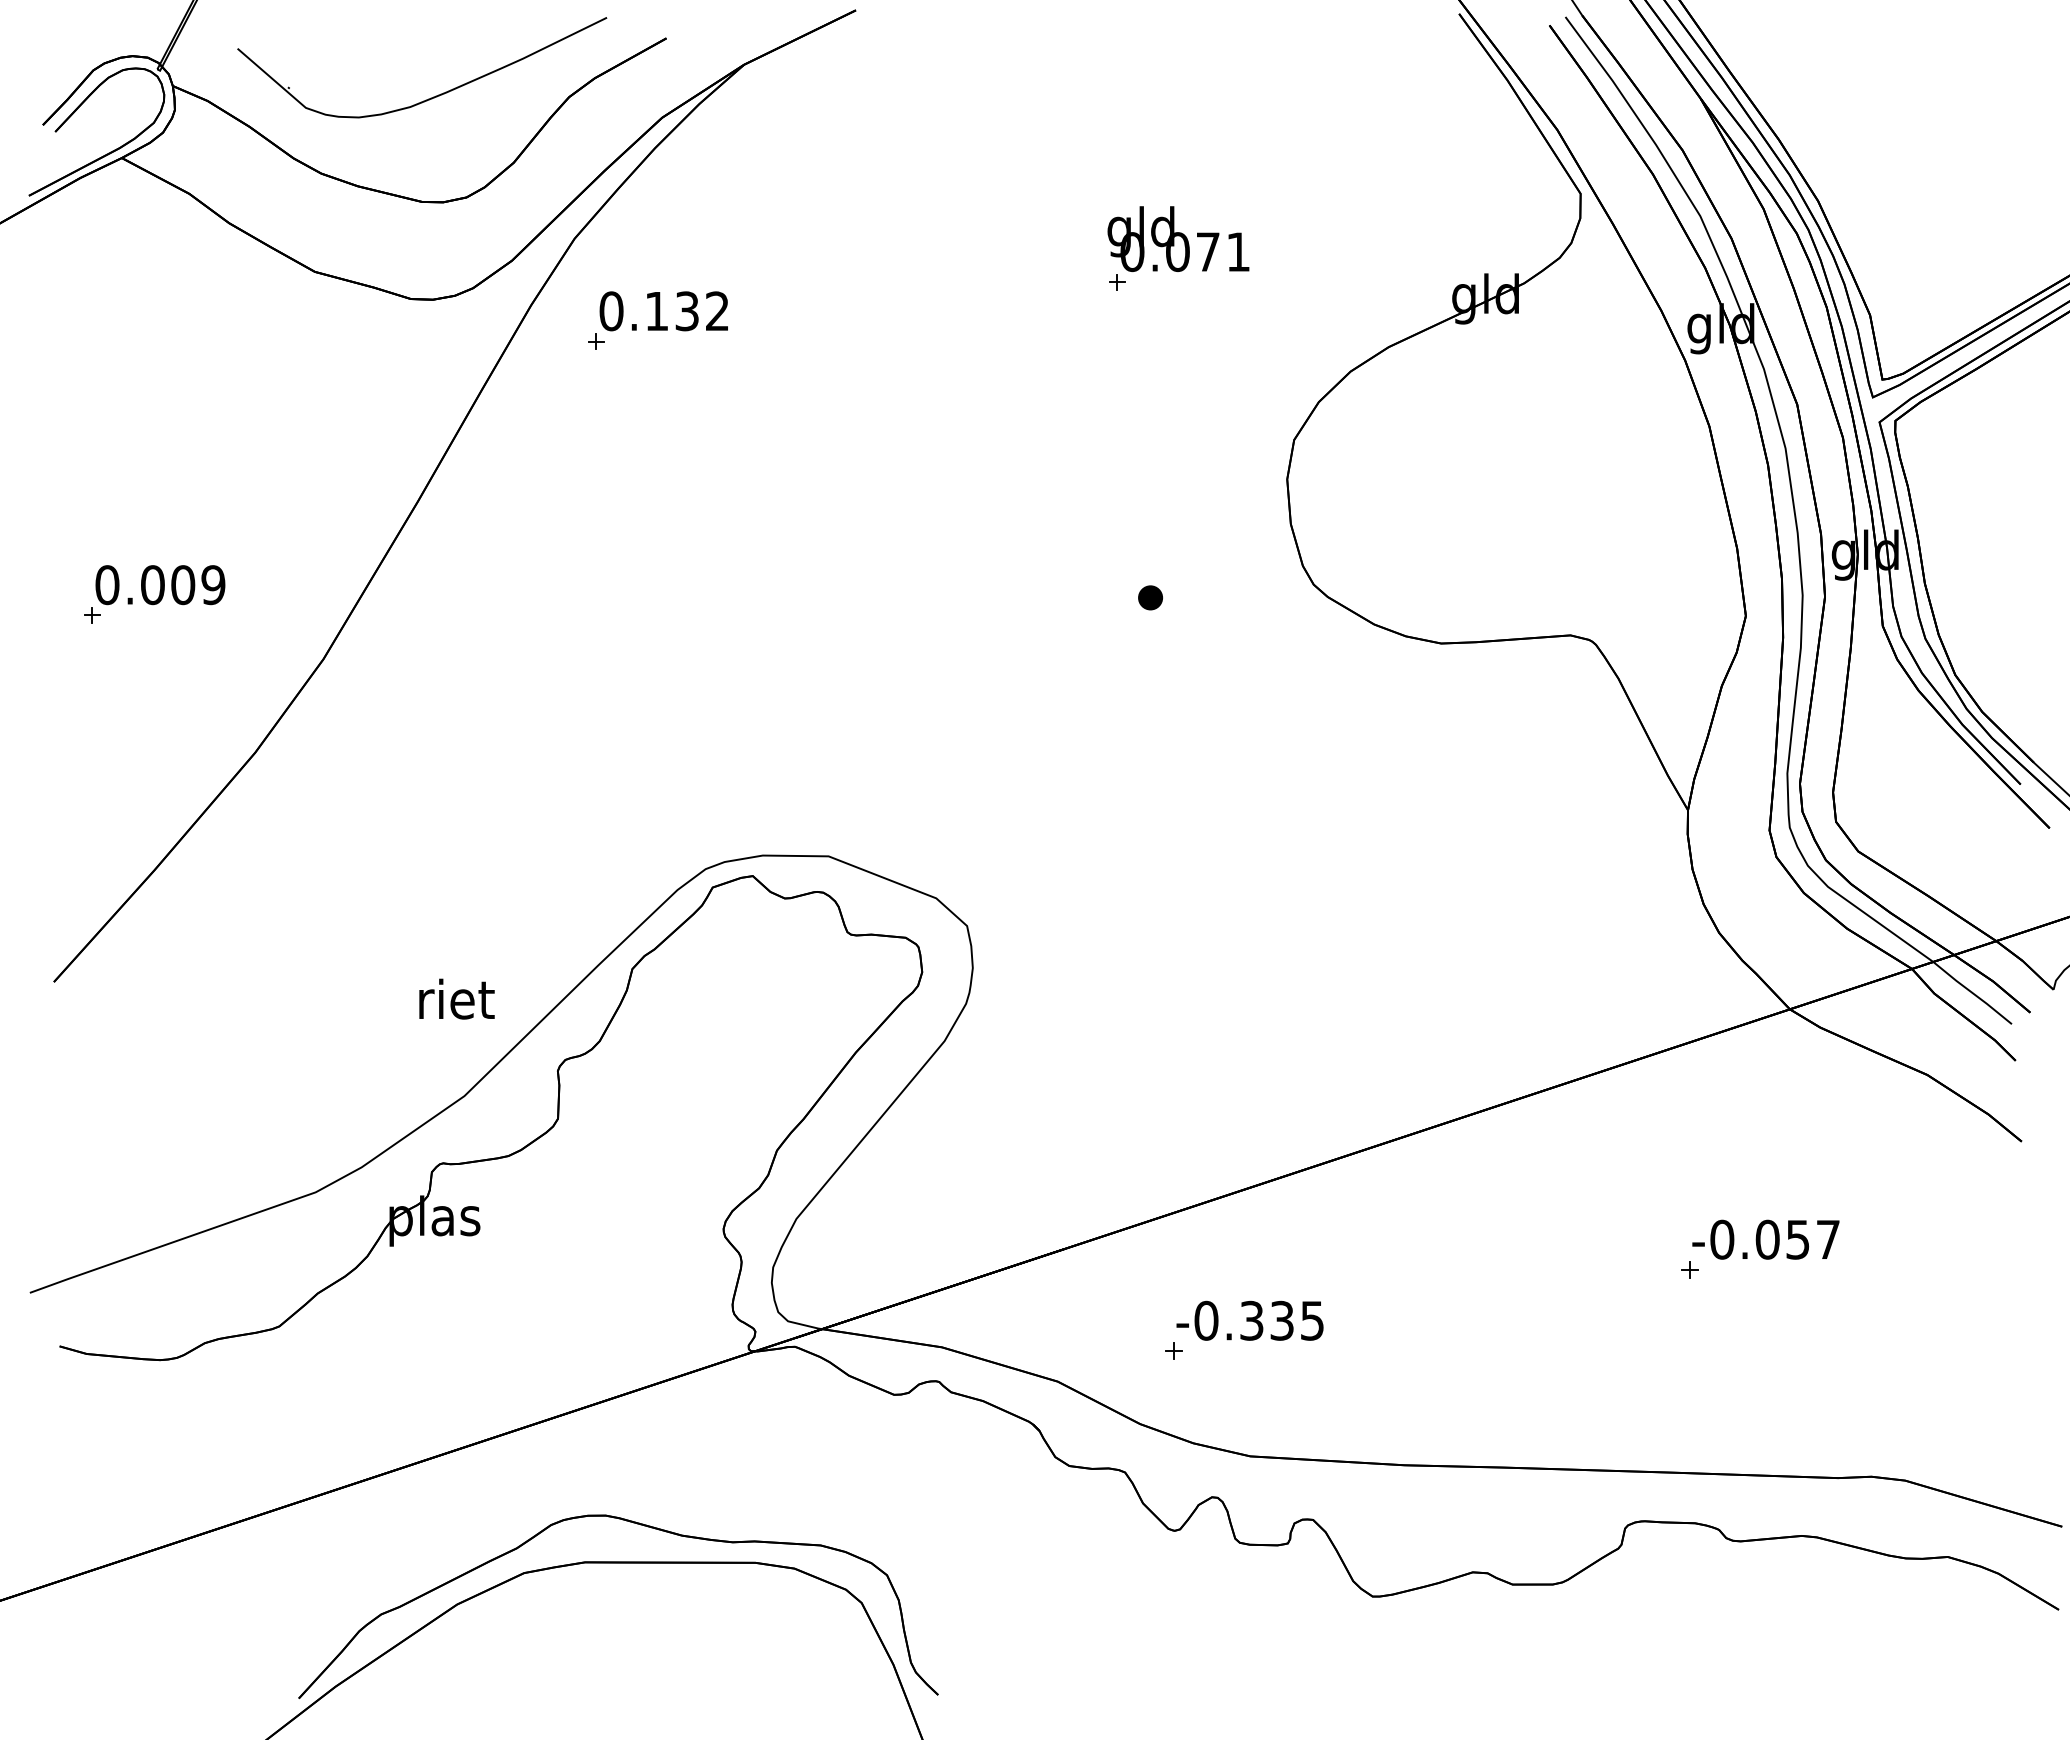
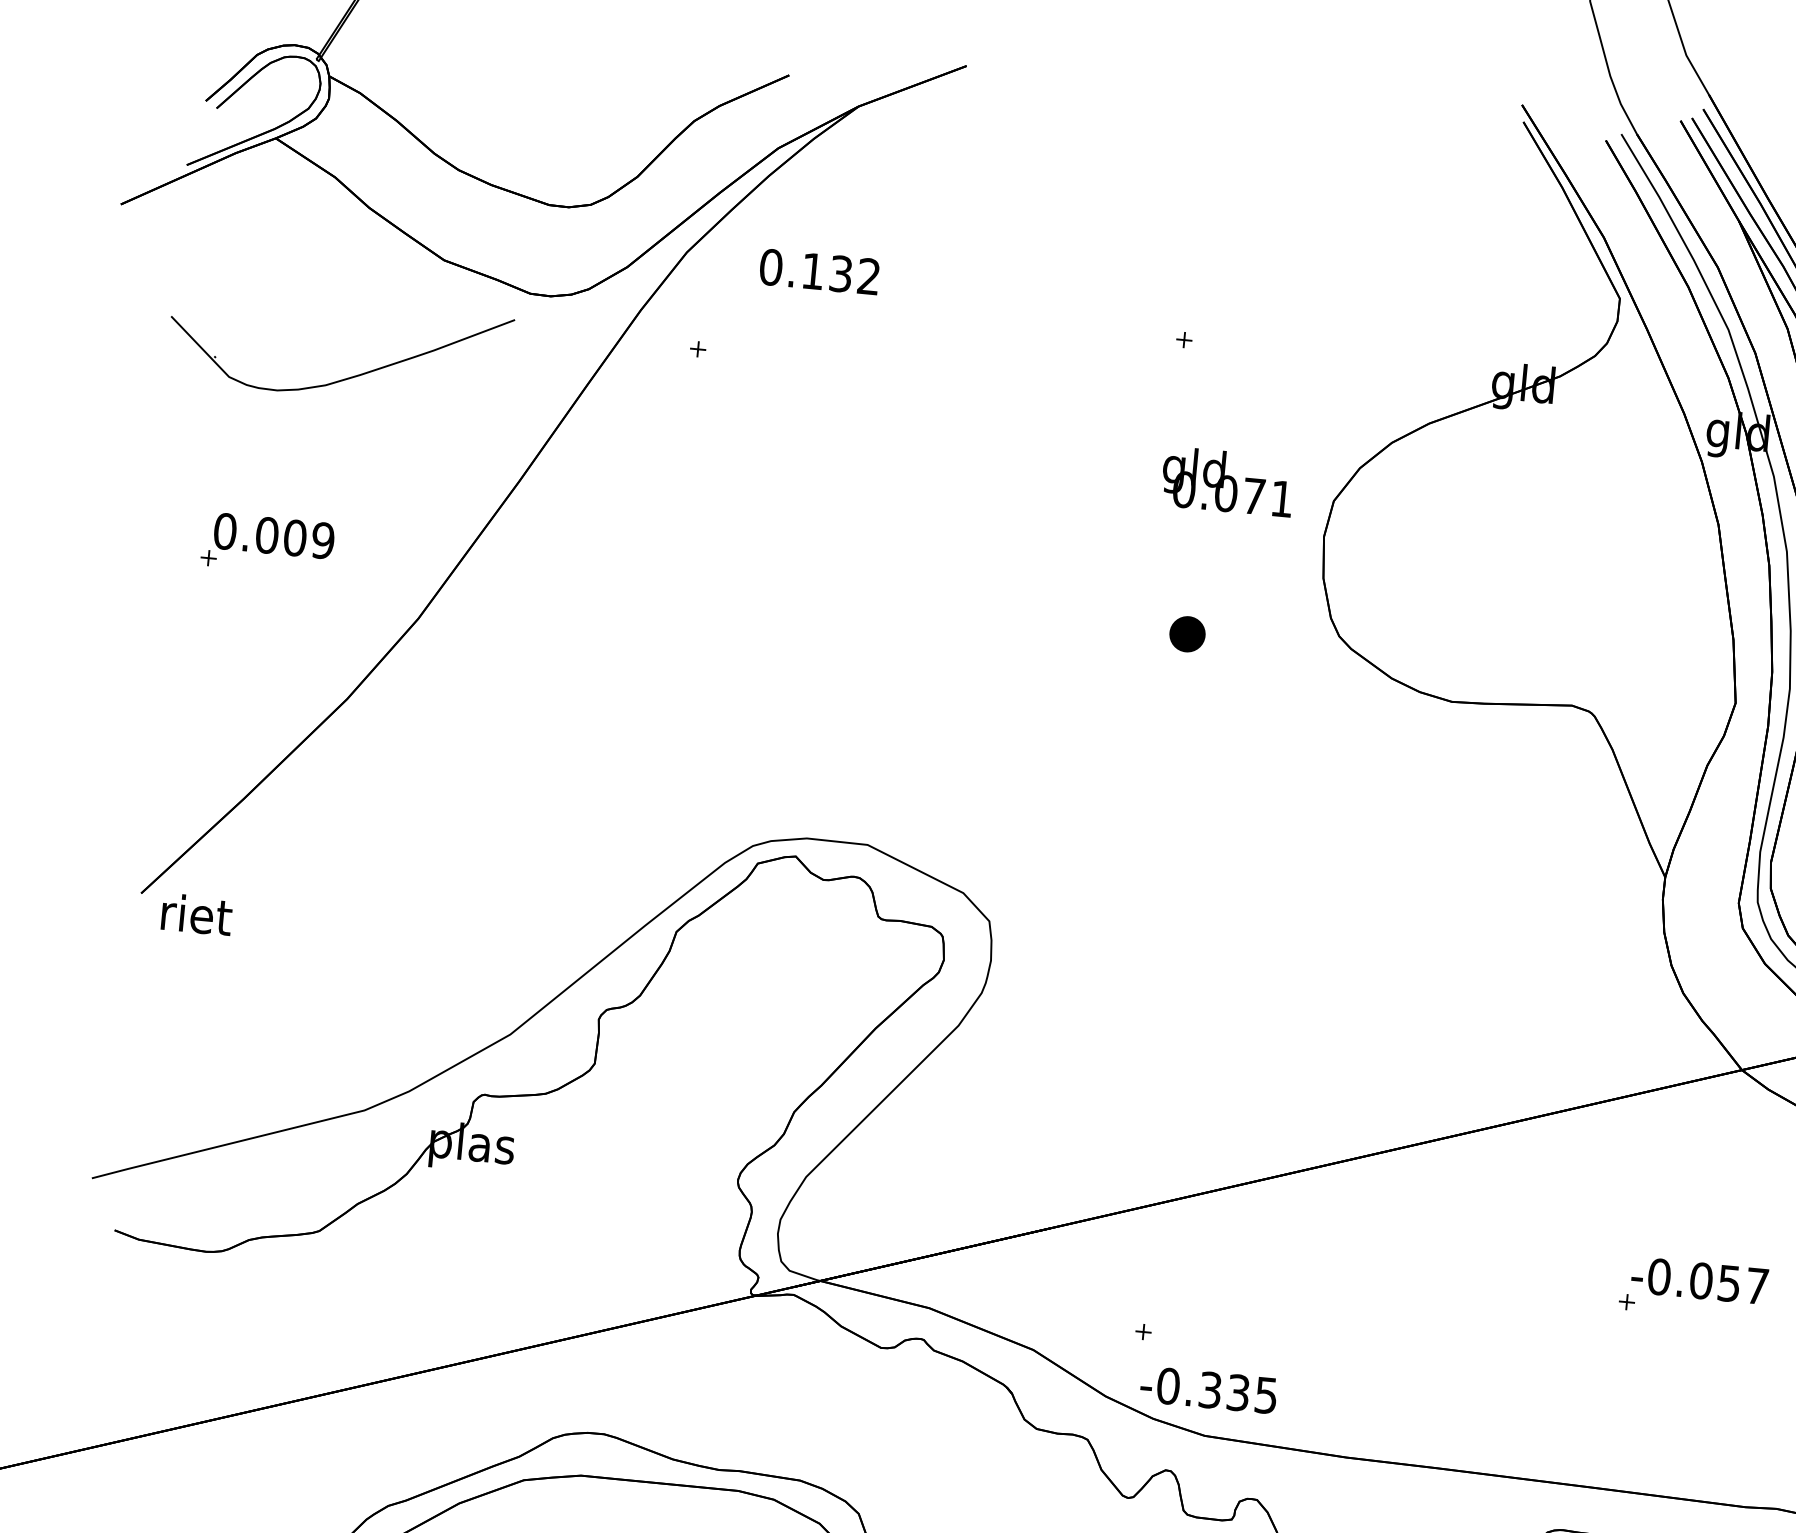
part: (435, 95) -> (349, 376), moved
text: (1178, 238) -> (1227, 481), moved
text: (663, 311) -> (819, 272), moved
part: (1150, 597) -> (1187, 633), size x1.6
text: (456, 998) -> (196, 913), moved
text: (1249, 1320) -> (1208, 1389), moved

